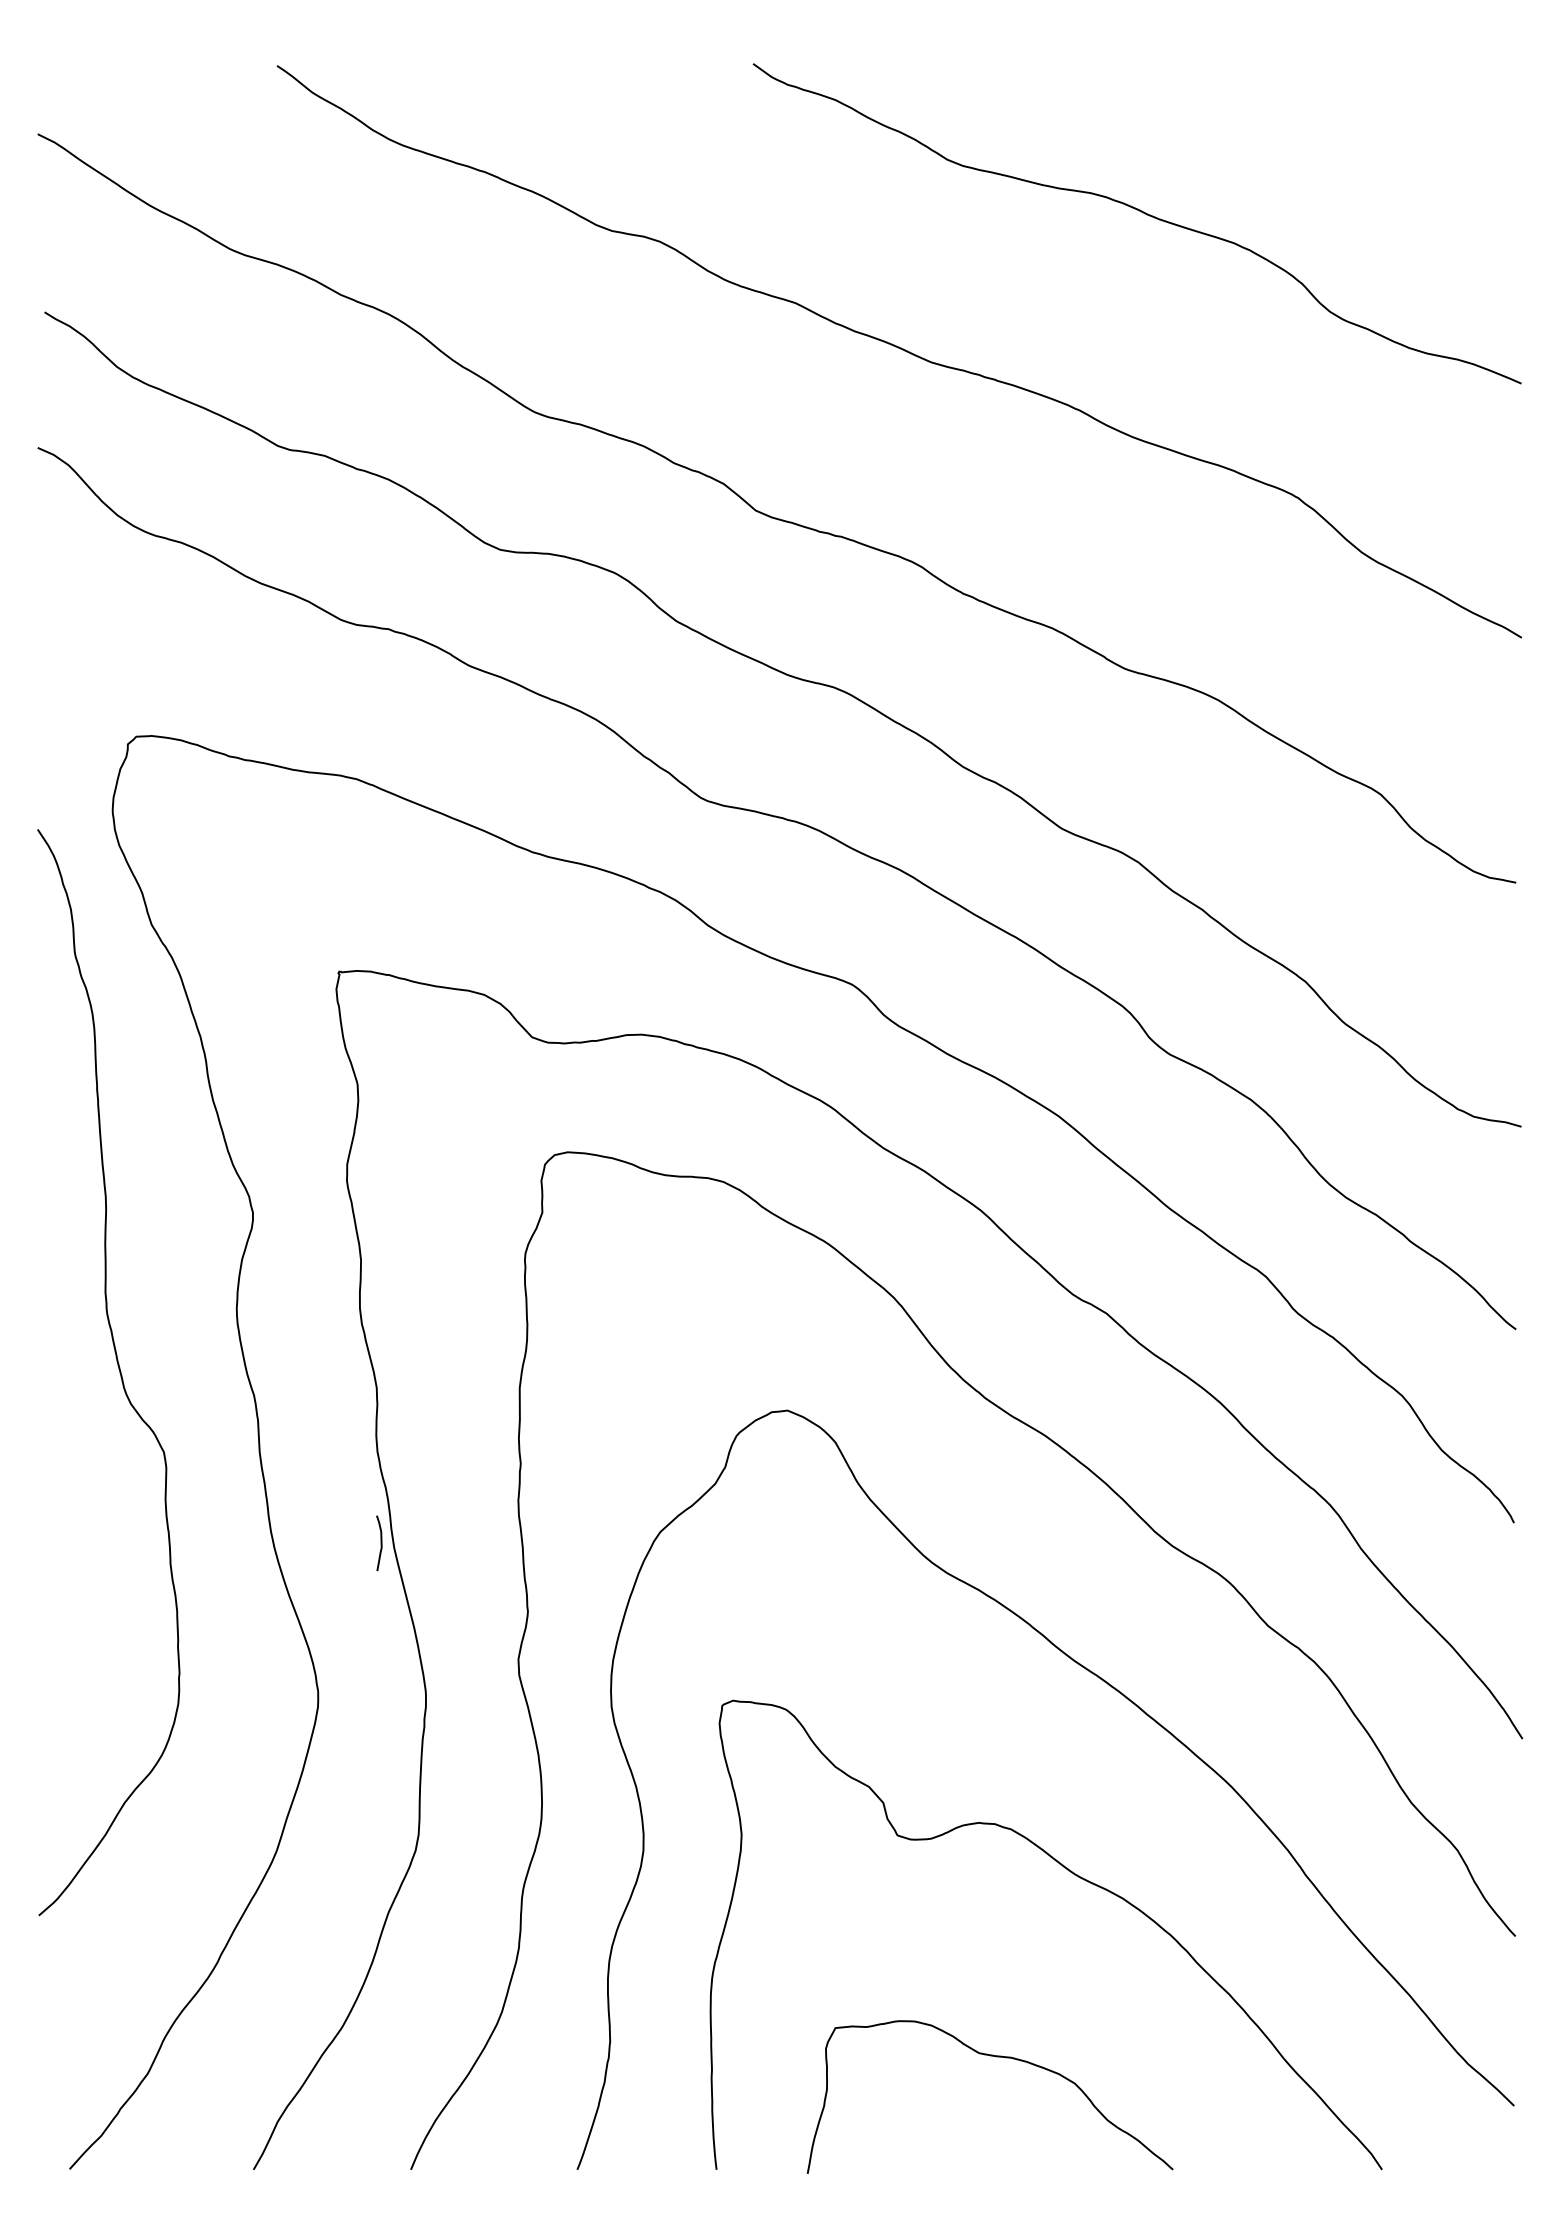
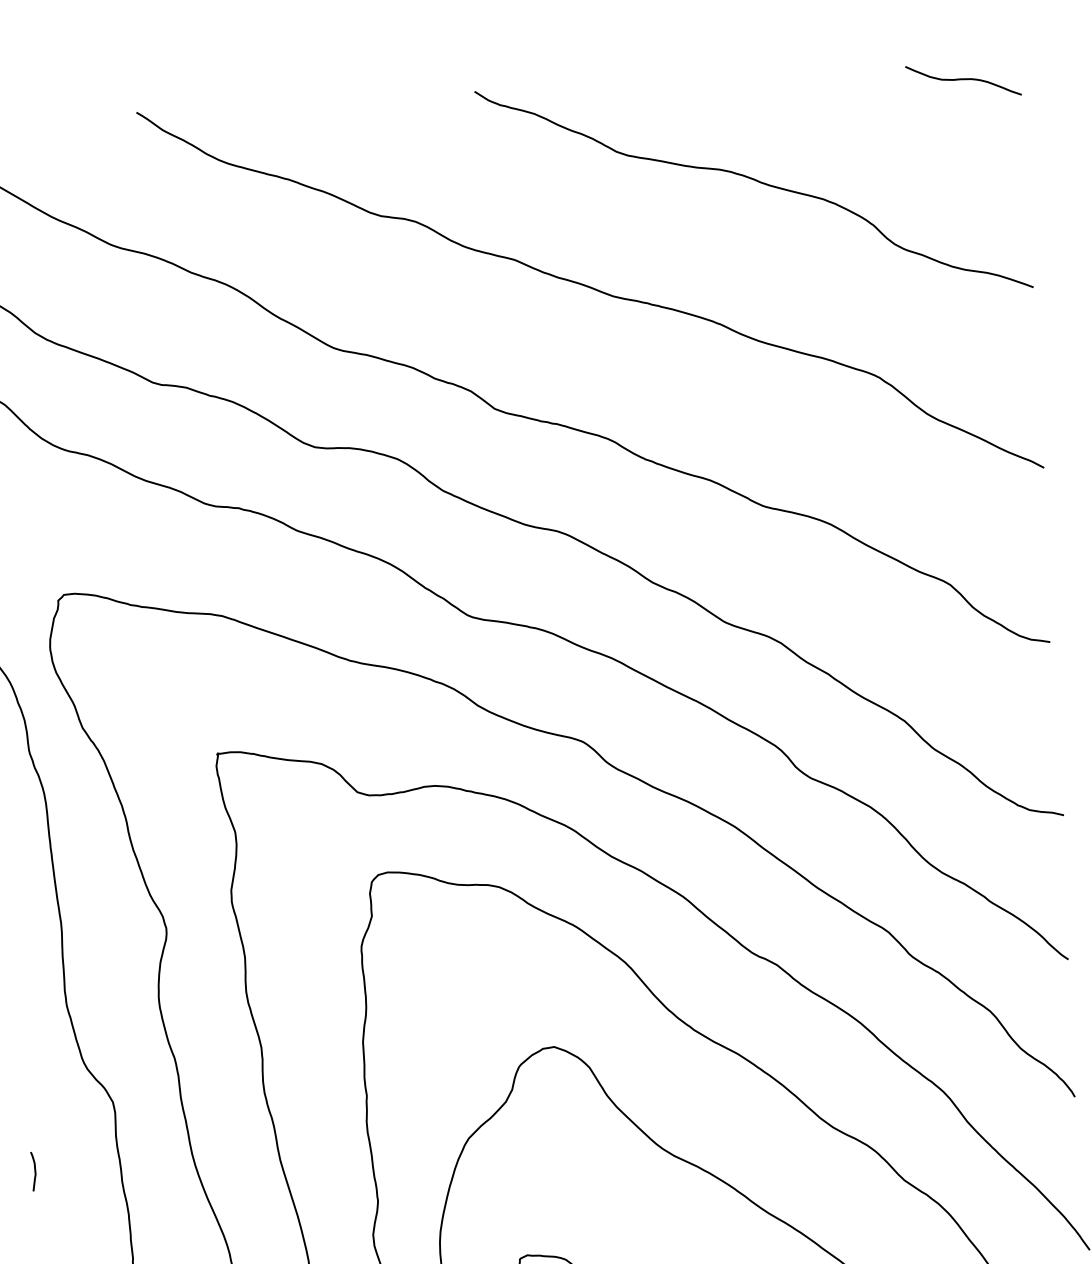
curve: (1439, 86) -> (963, 79), added
curve: (380, 1543) -> (34, 1171), moved

